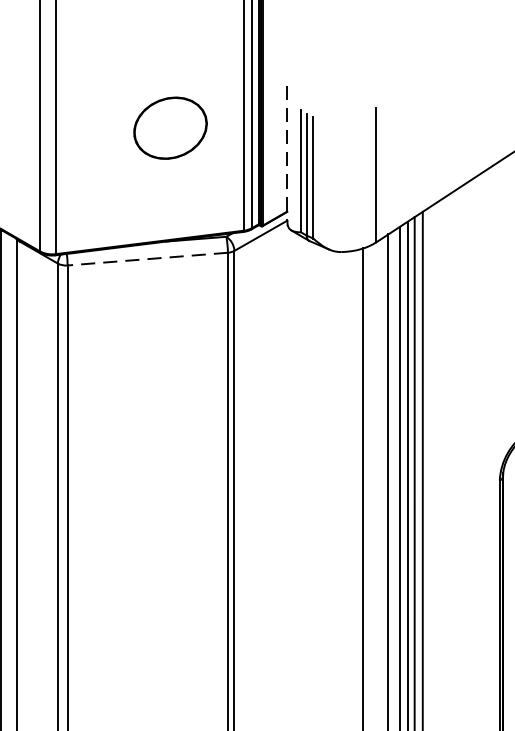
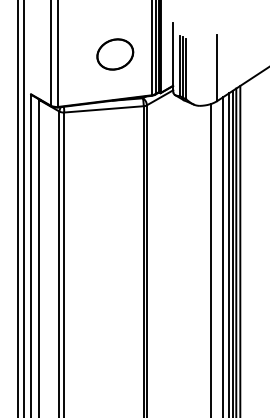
part: (170, 128) -> (115, 54), moved
line: (287, 152) -> (173, 56), dashed -> solid
line: (146, 259) -> (103, 109), dashed -> solid

